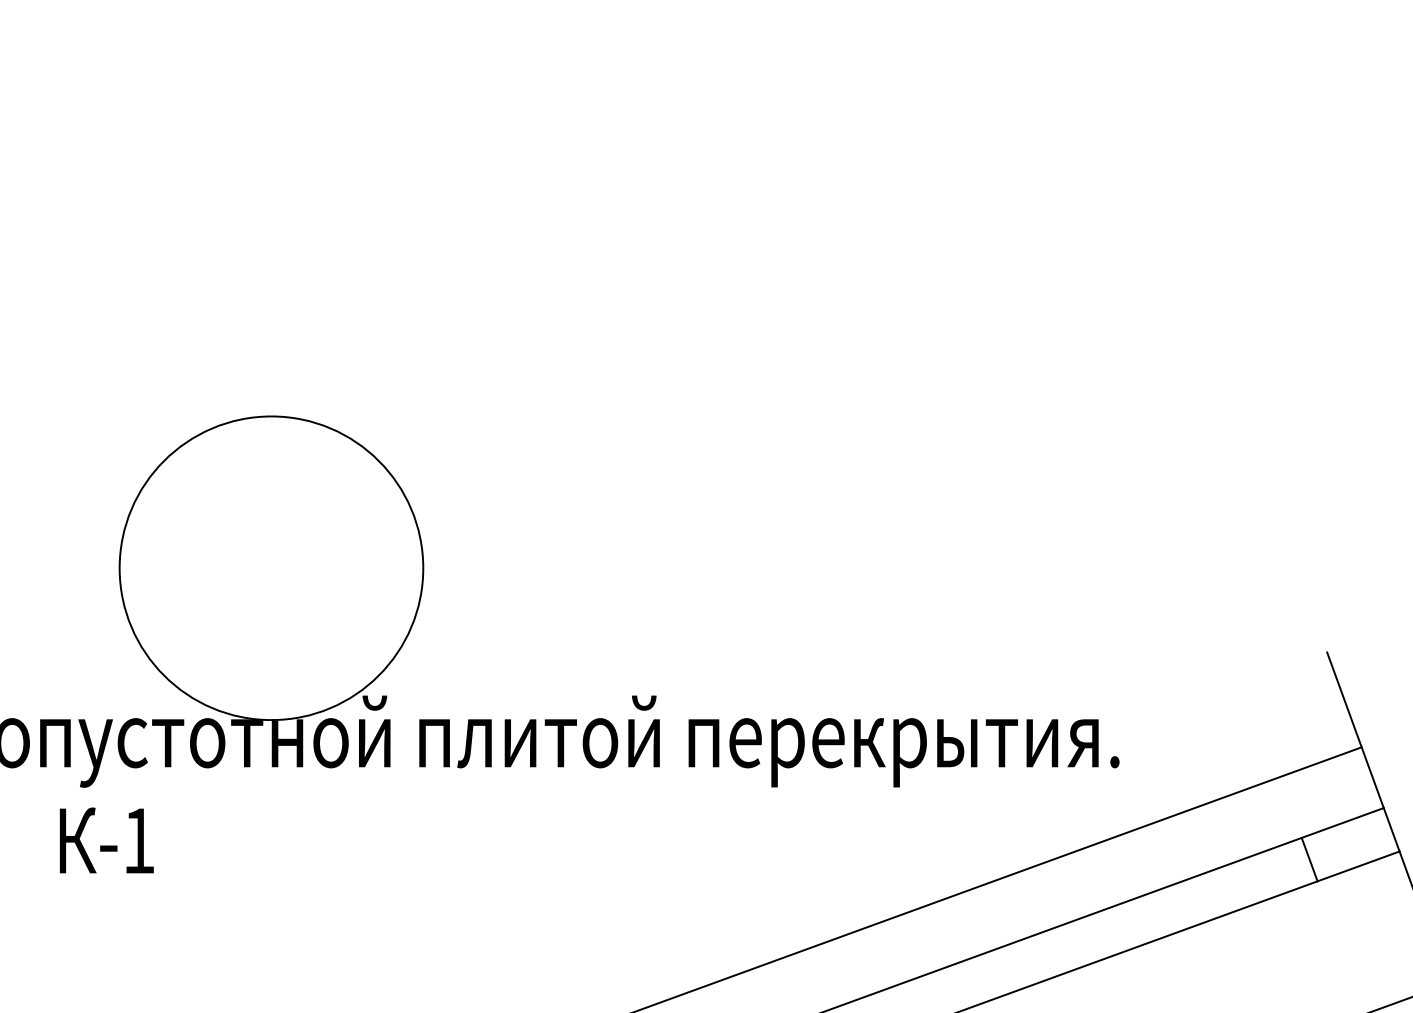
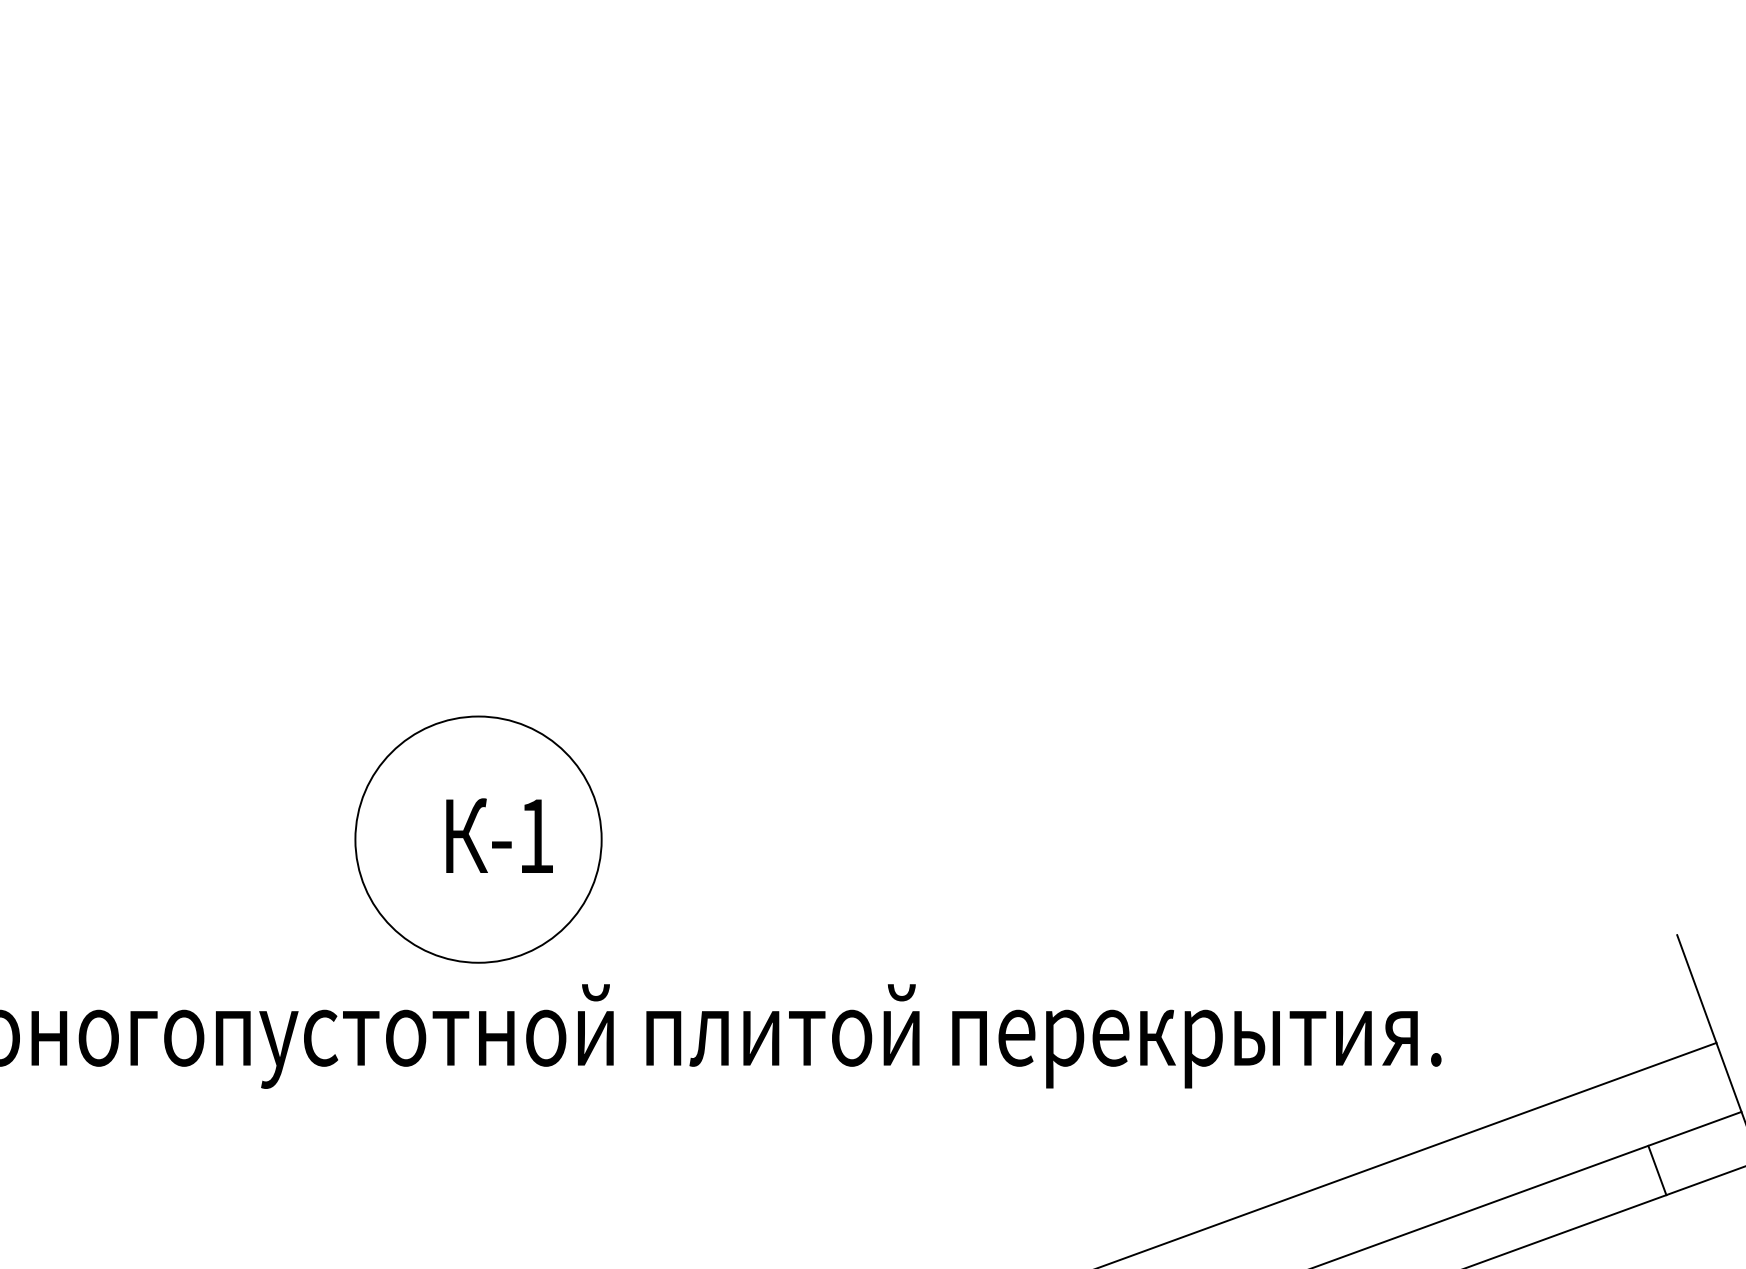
circle: (271, 568) -> (478, 839), size x0.71
text: (106, 840) -> (499, 835), moved

